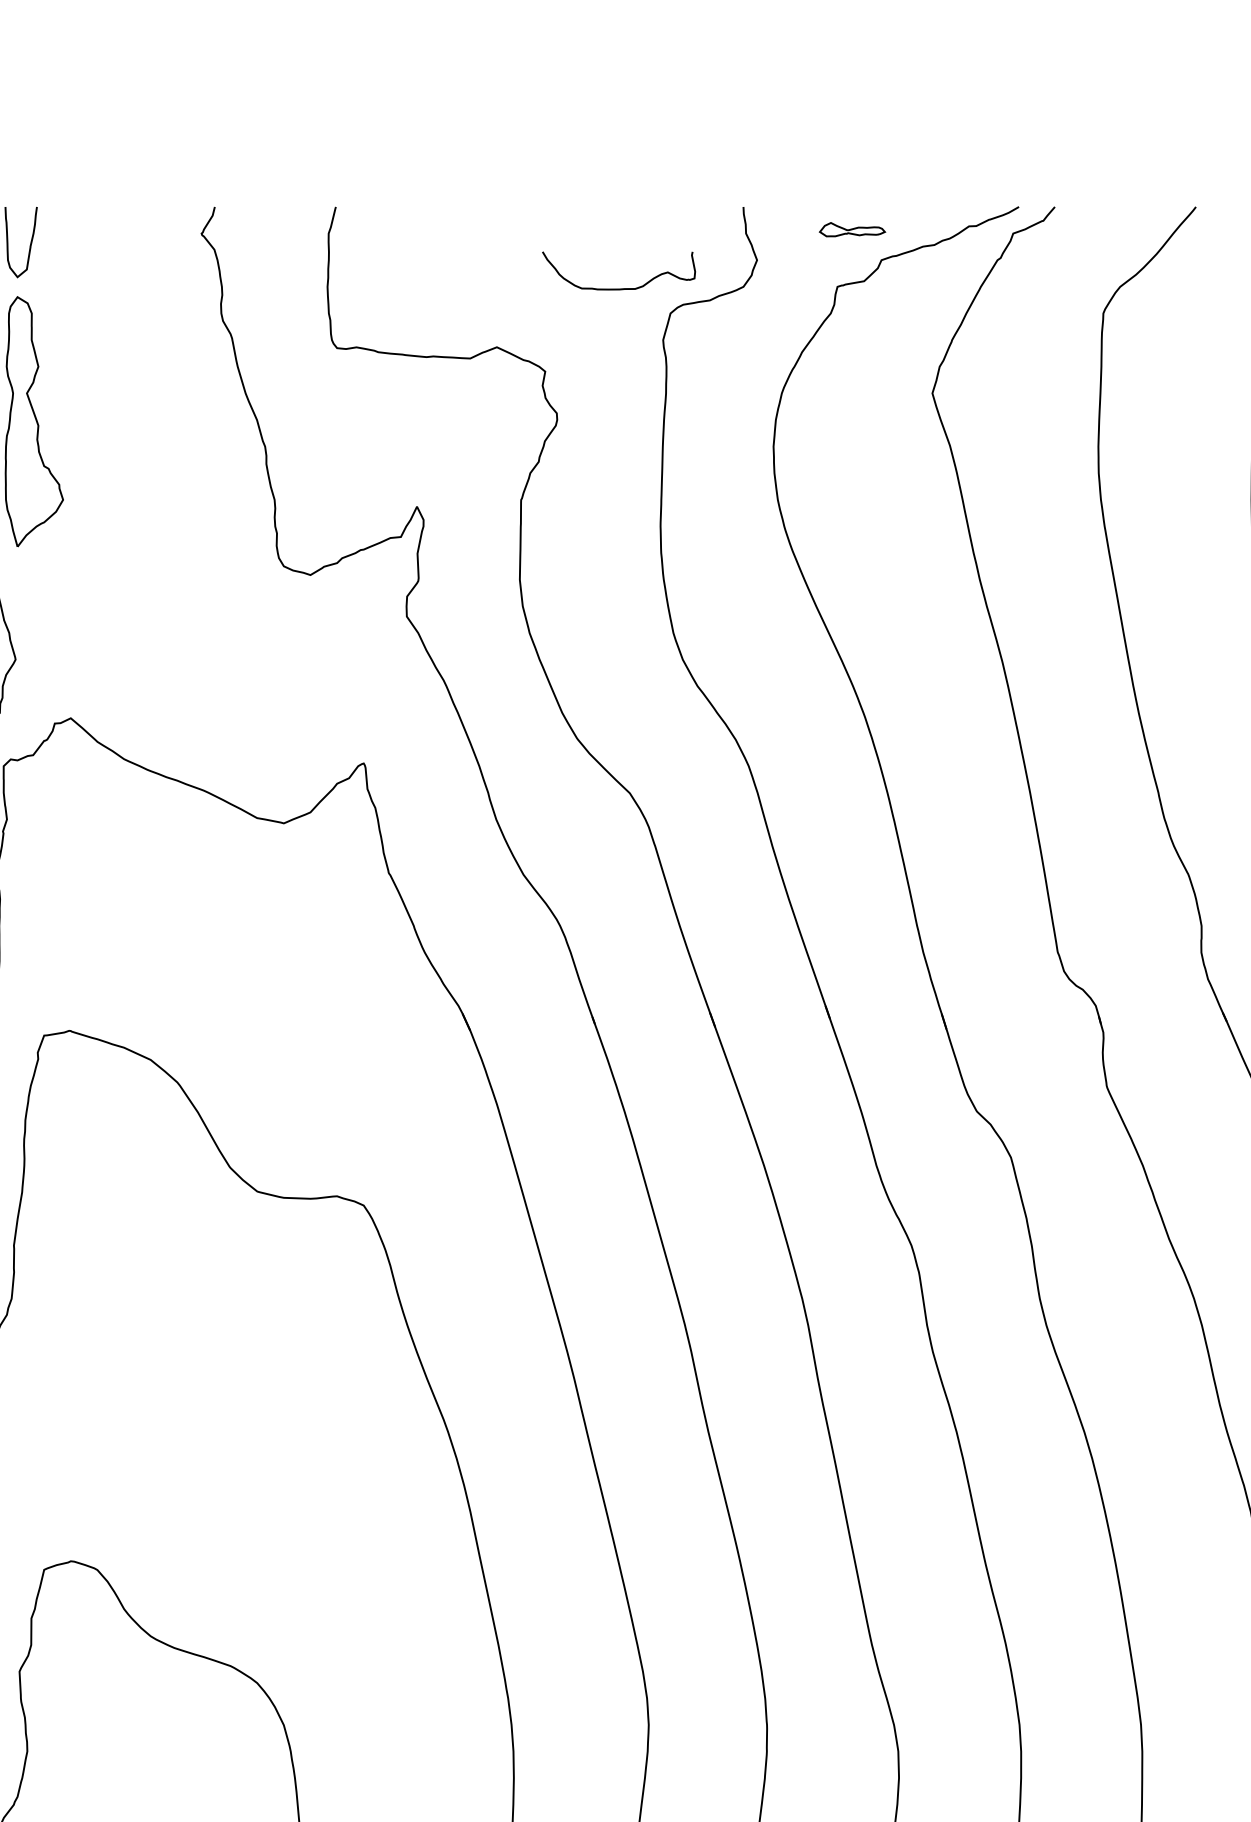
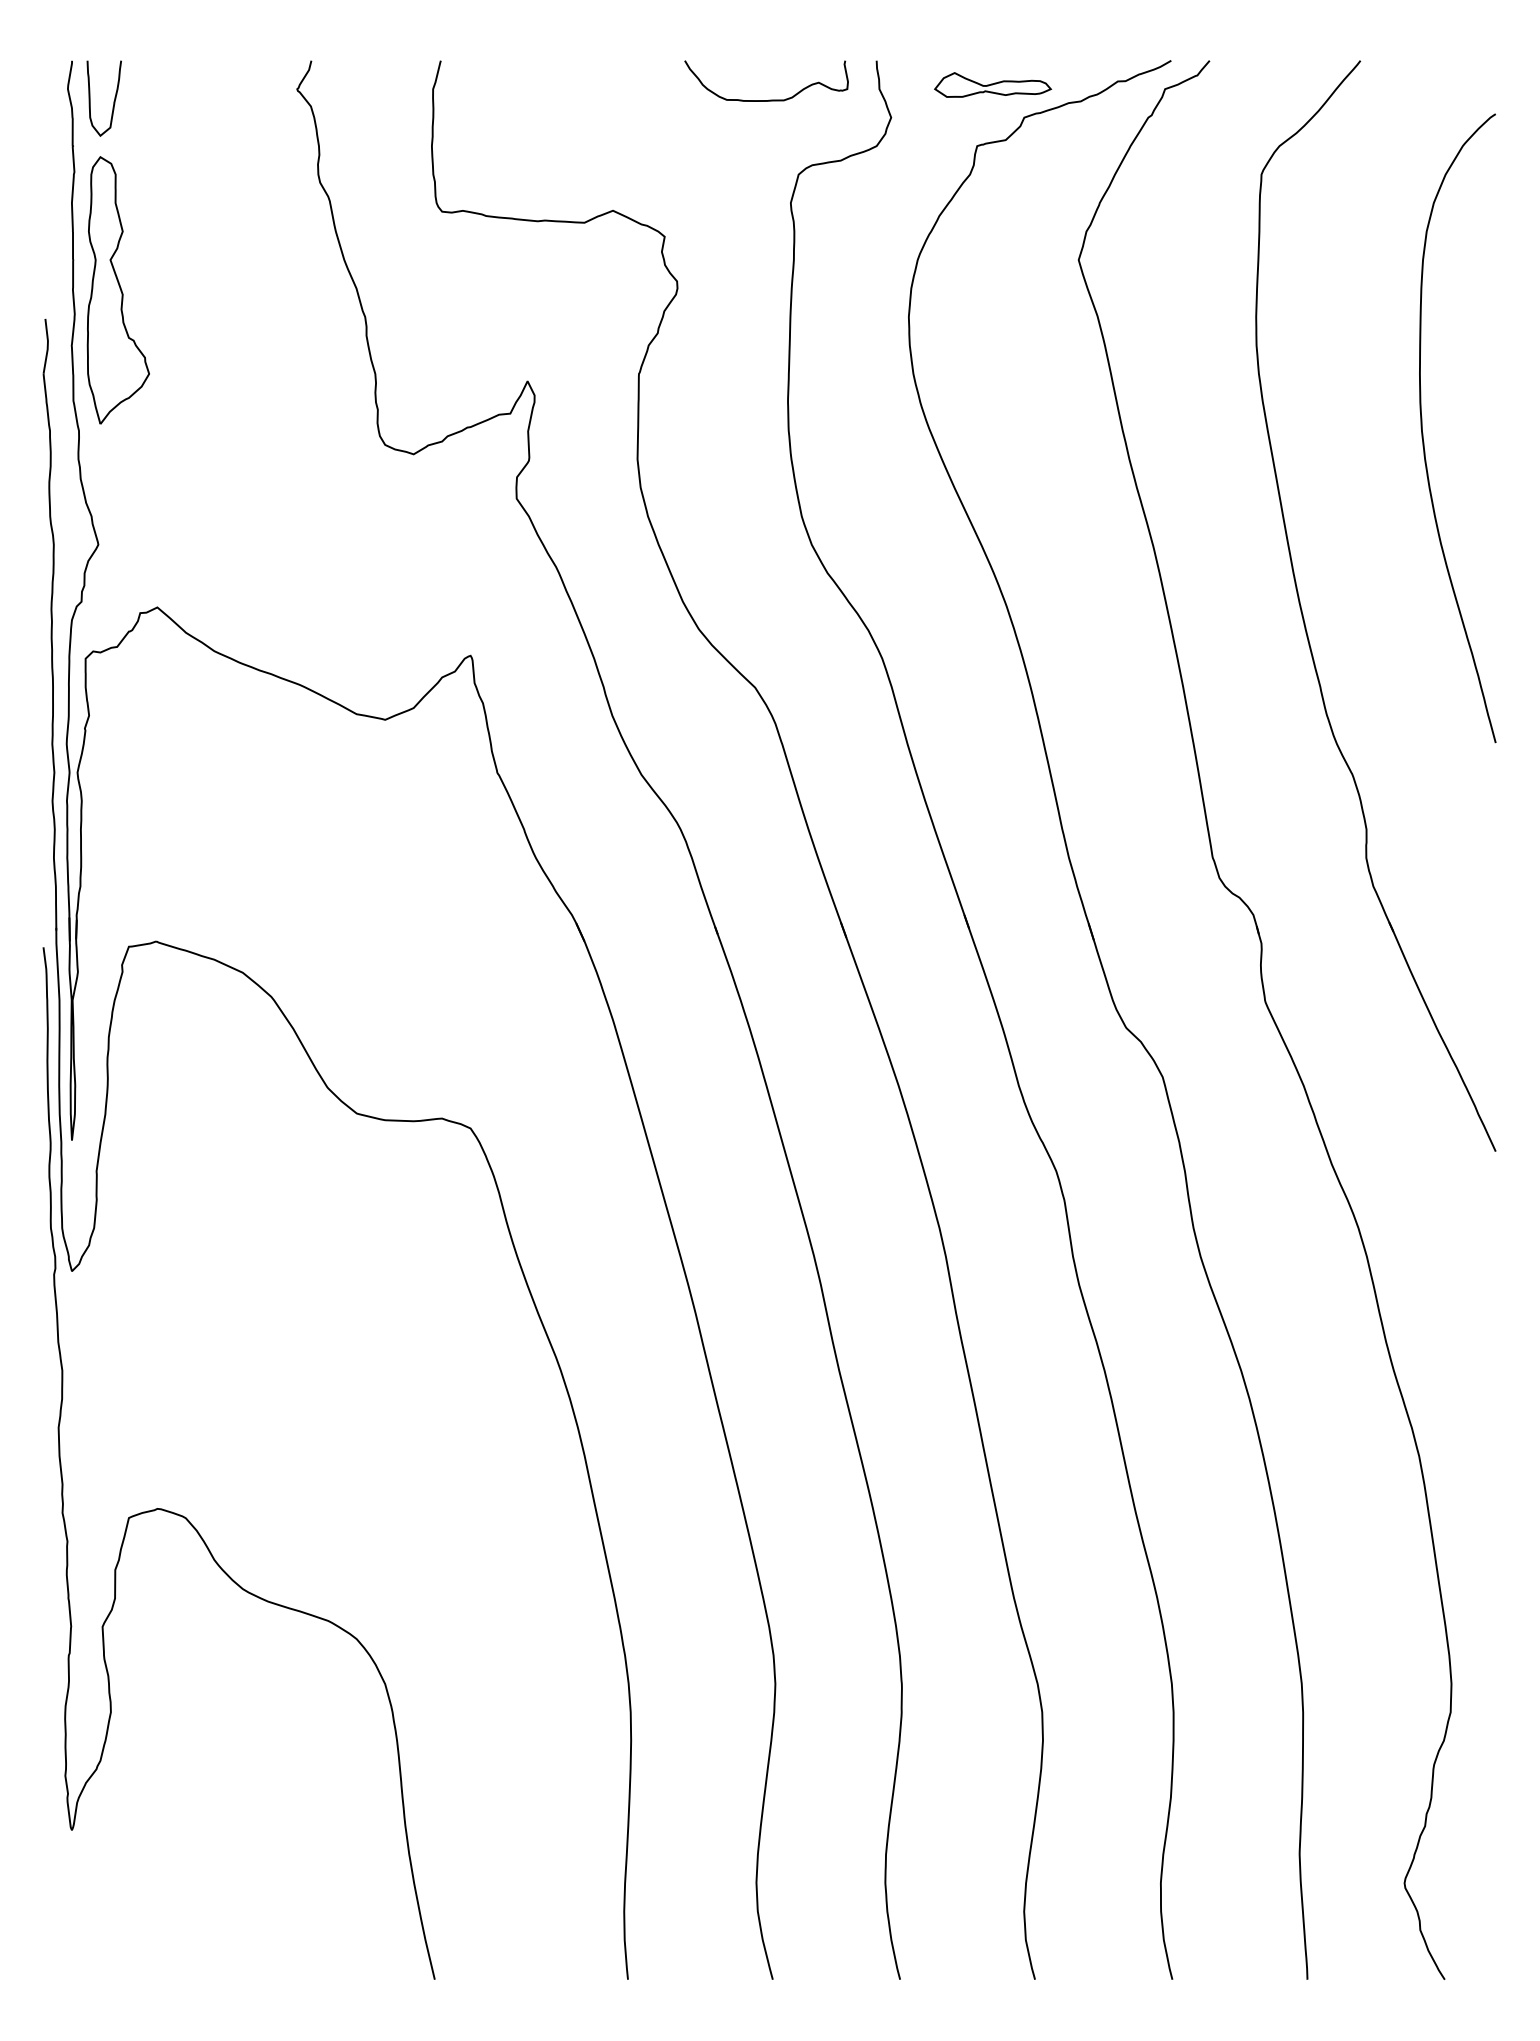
part: (852, 229) -> (993, 84), size x1.67
curve: (621, 288) -> (769, 99), moved

